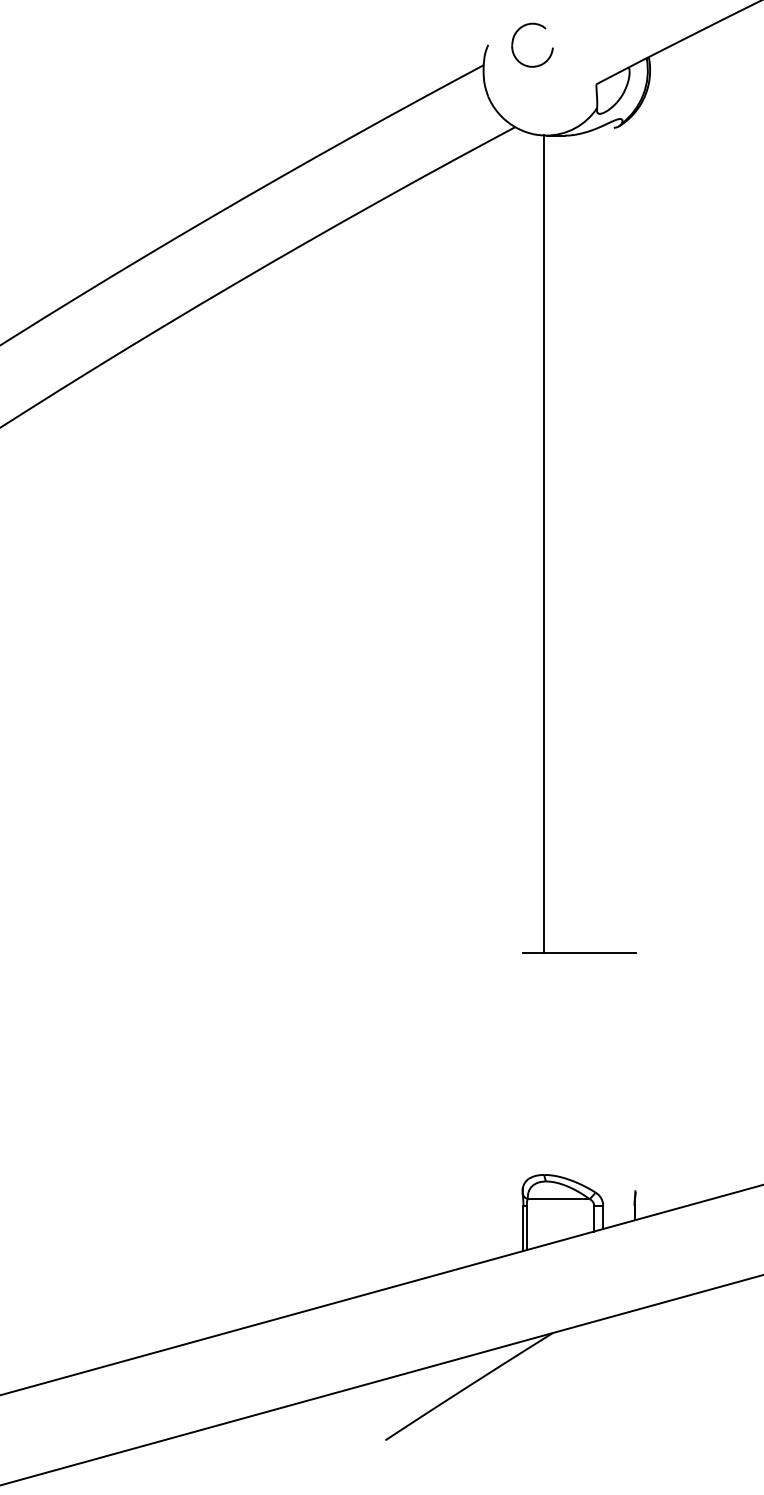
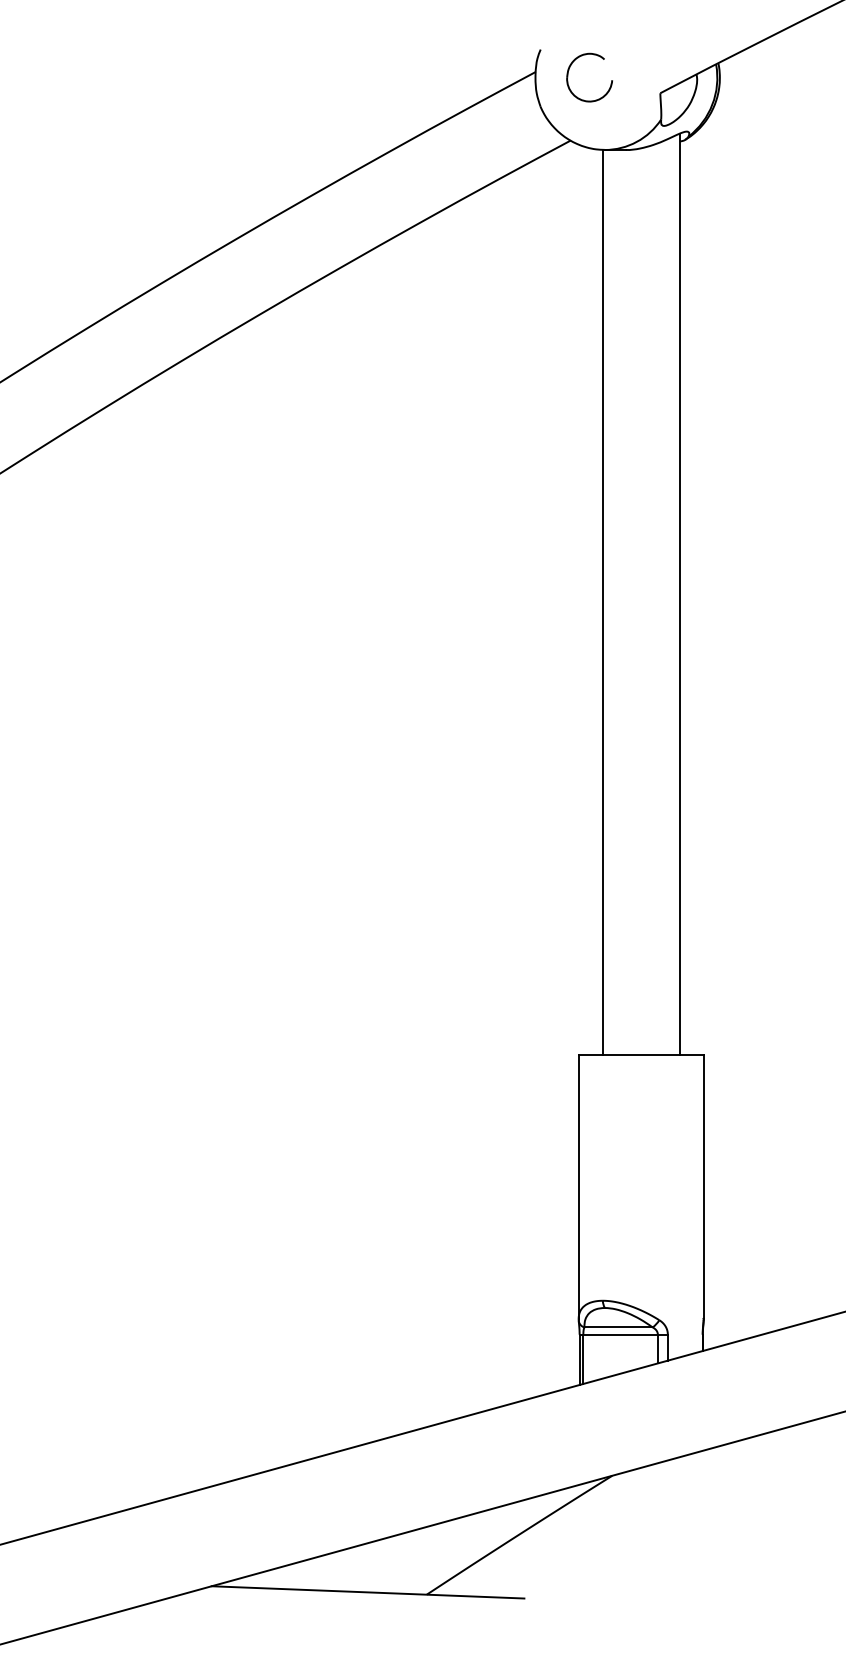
part: (516, 34) -> (571, 65), moved
line: (613, 536) -> (679, 593), added
line: (522, 1071) -> (578, 1186), added
line: (635, 1071) -> (703, 1186), added
line: (560, 1205) -> (620, 1334), added
line: (332, 1437) -> (368, 1591), added

